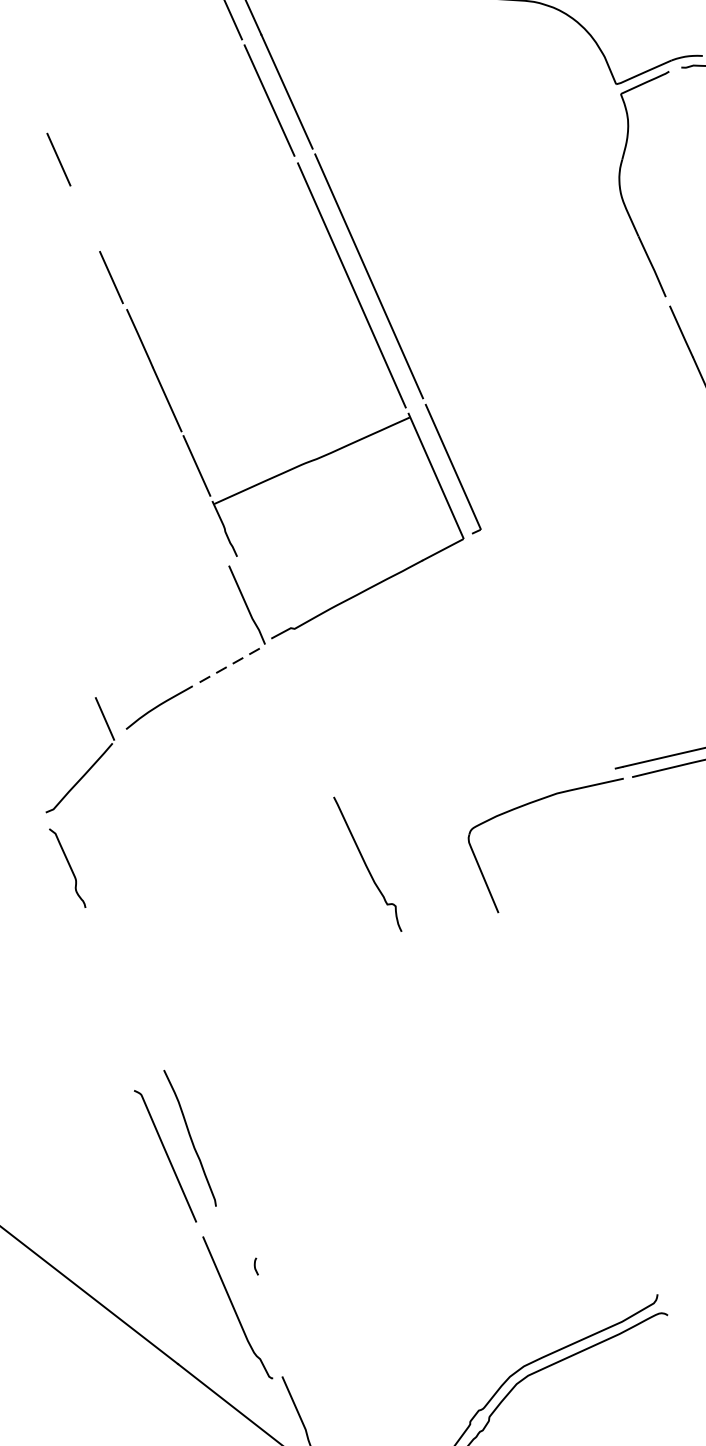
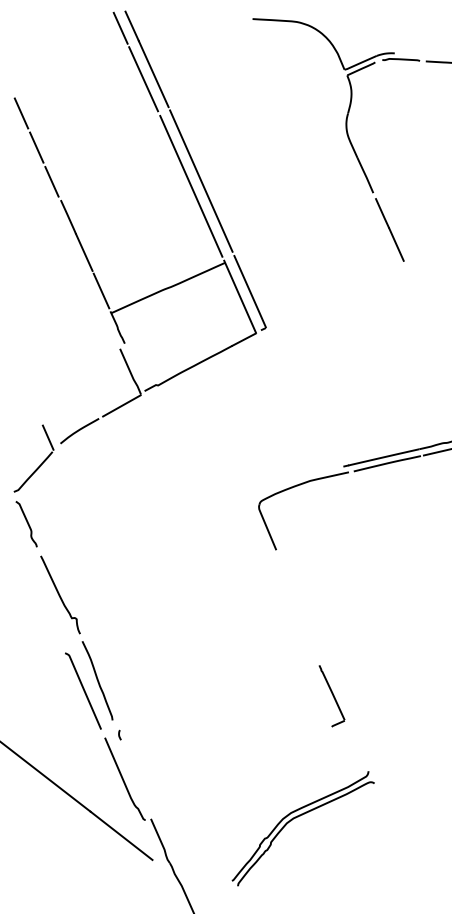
line: (84, 218) -> (36, 147), added
line: (231, 663) -> (121, 405), dashed -> solid
curve: (365, 863) -> (59, 594), moved
part: (593, 1165) -> (331, 696), added
curve: (255, 1265) -> (119, 734), moved

